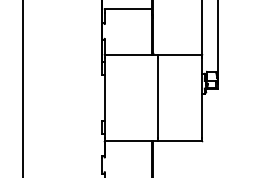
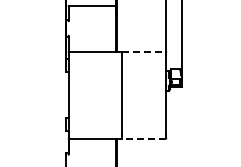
line: (179, 54) -> (143, 51), solid -> dashed
line: (179, 141) -> (143, 138), solid -> dashed

